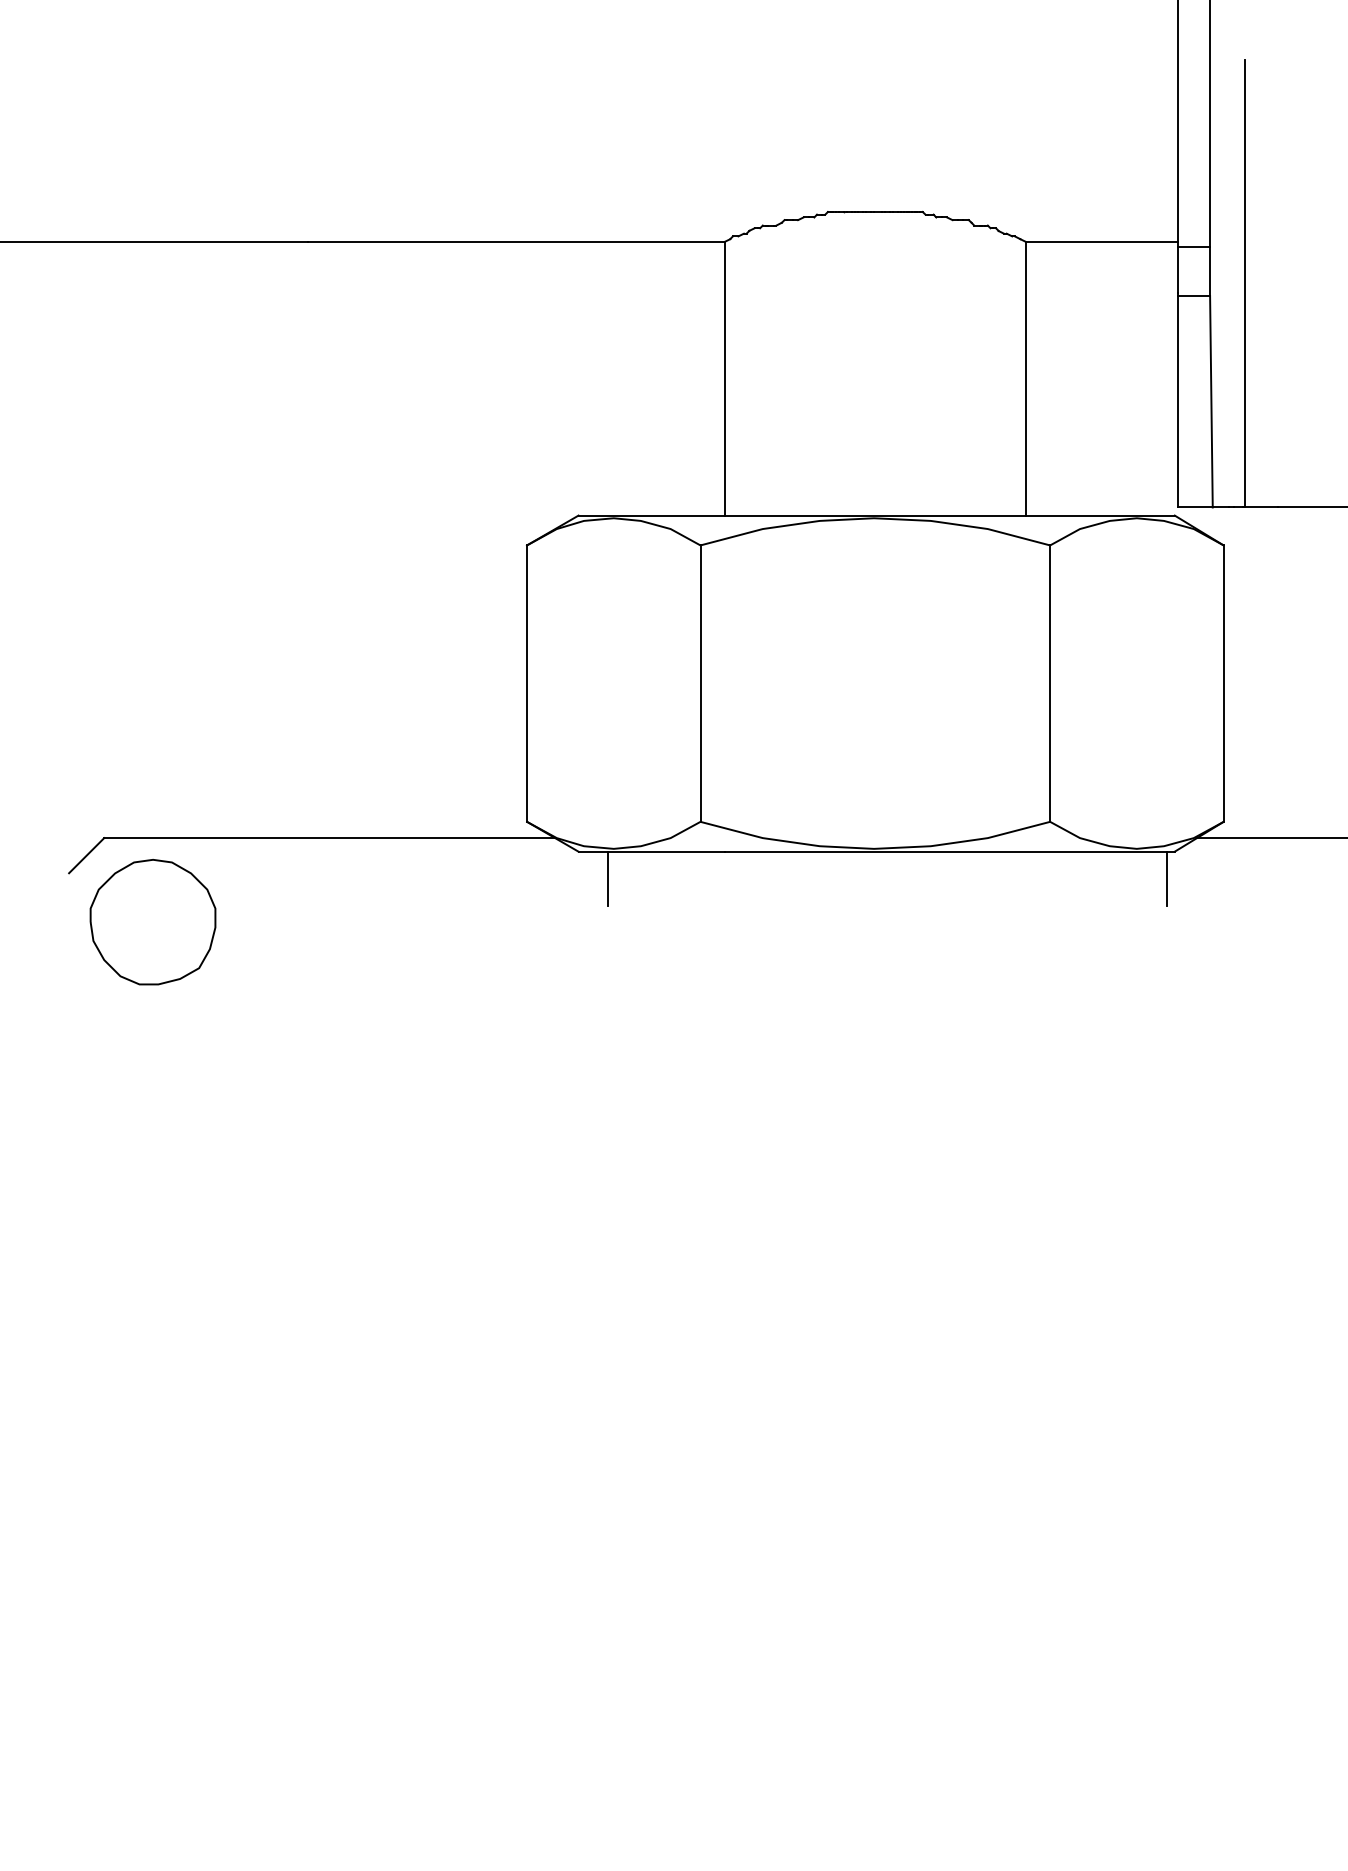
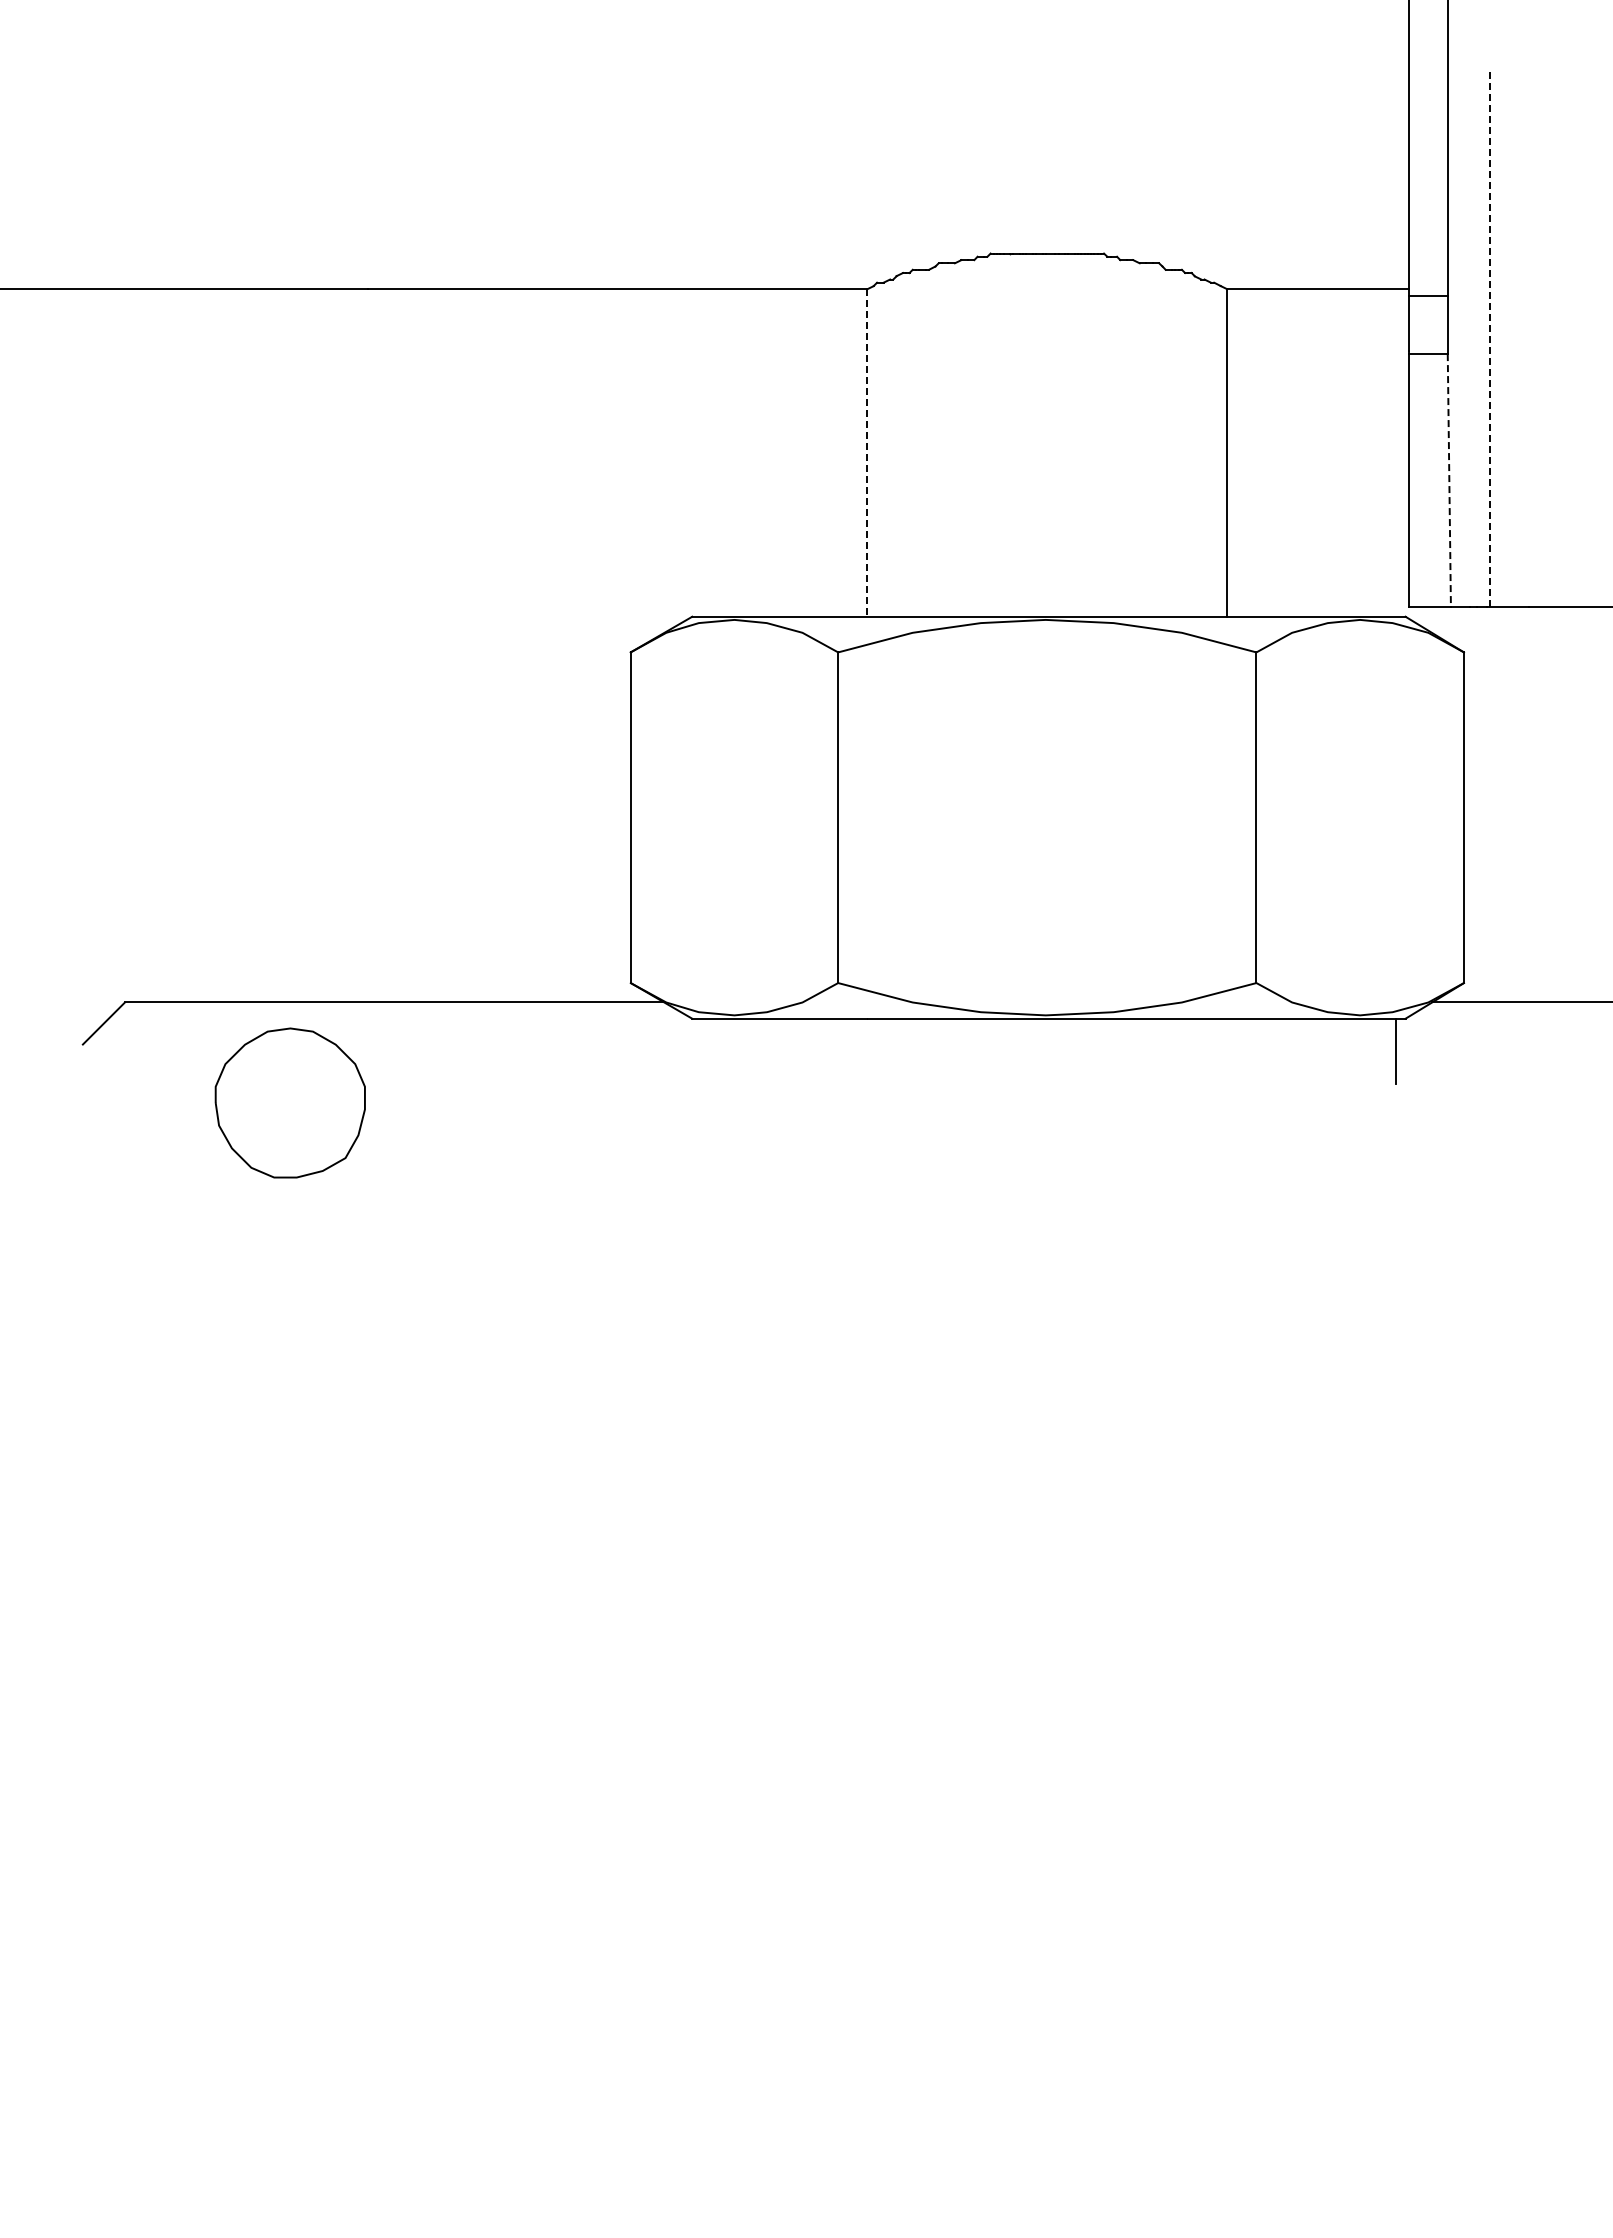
line: (1244, 283) -> (1489, 339), solid -> dashed
line: (724, 379) -> (867, 453), solid -> dashed
line: (1211, 402) -> (1449, 481), solid -> dashed
line: (607, 878) -> (727, 1050), removed
part: (152, 921) -> (289, 1102), moved

